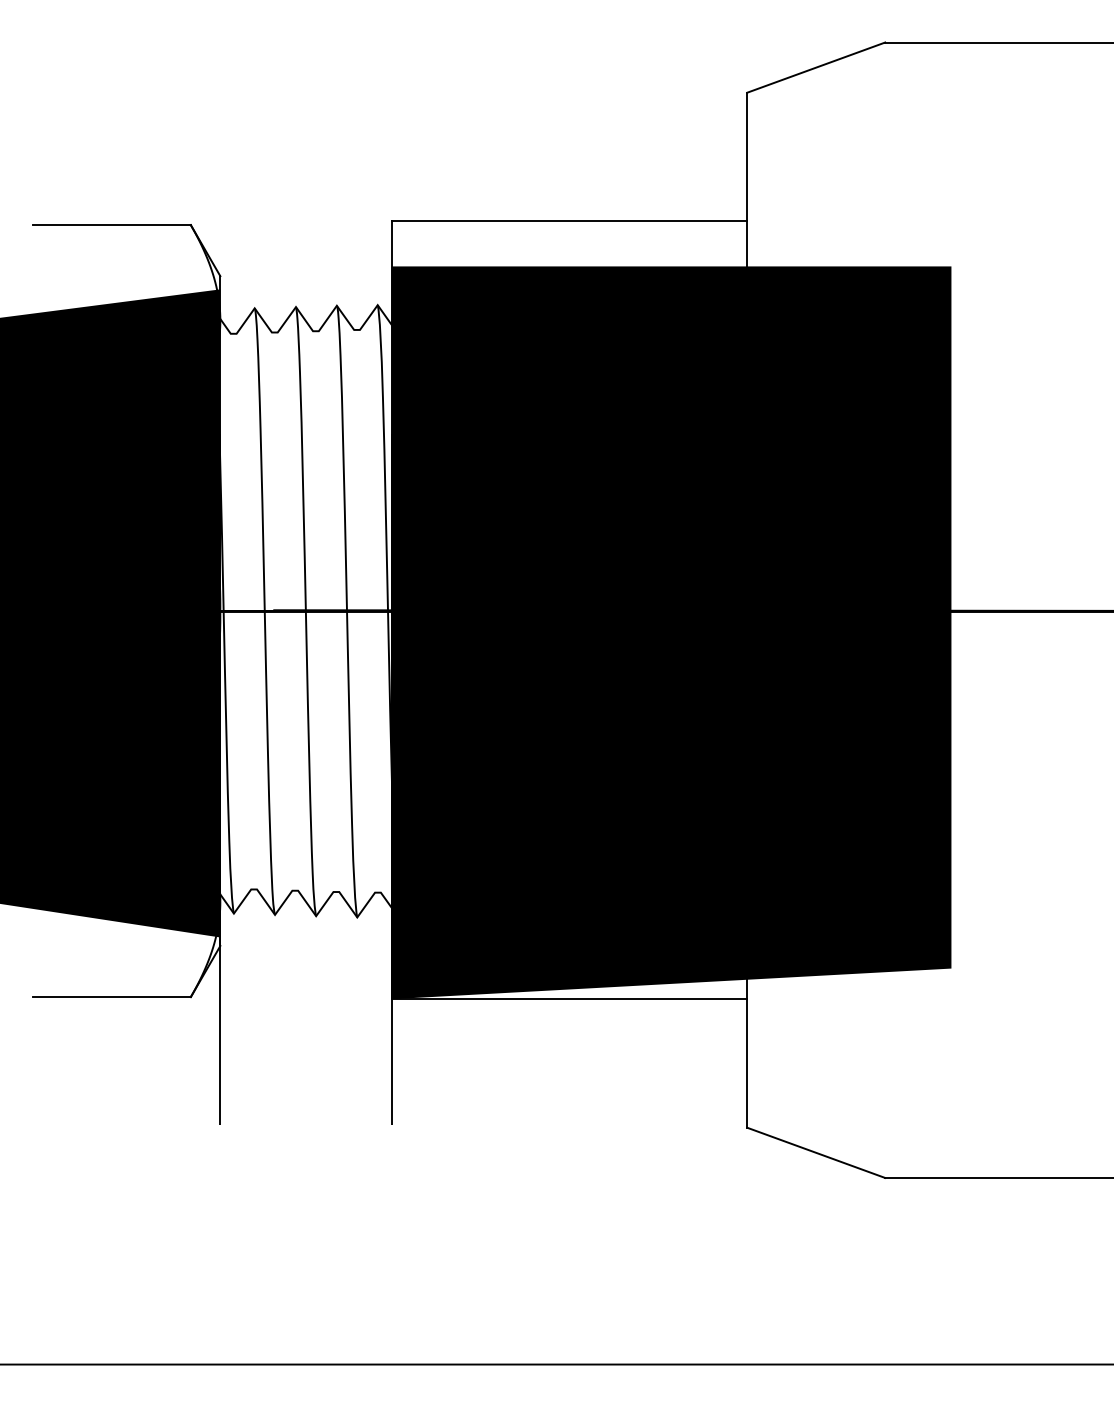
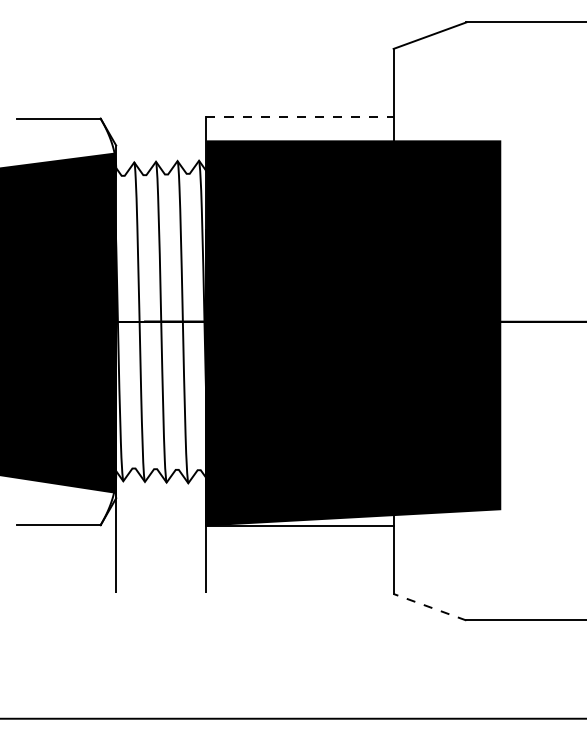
line: (568, 221) -> (299, 116), solid -> dashed
line: (817, 1153) -> (430, 607), solid -> dashed

